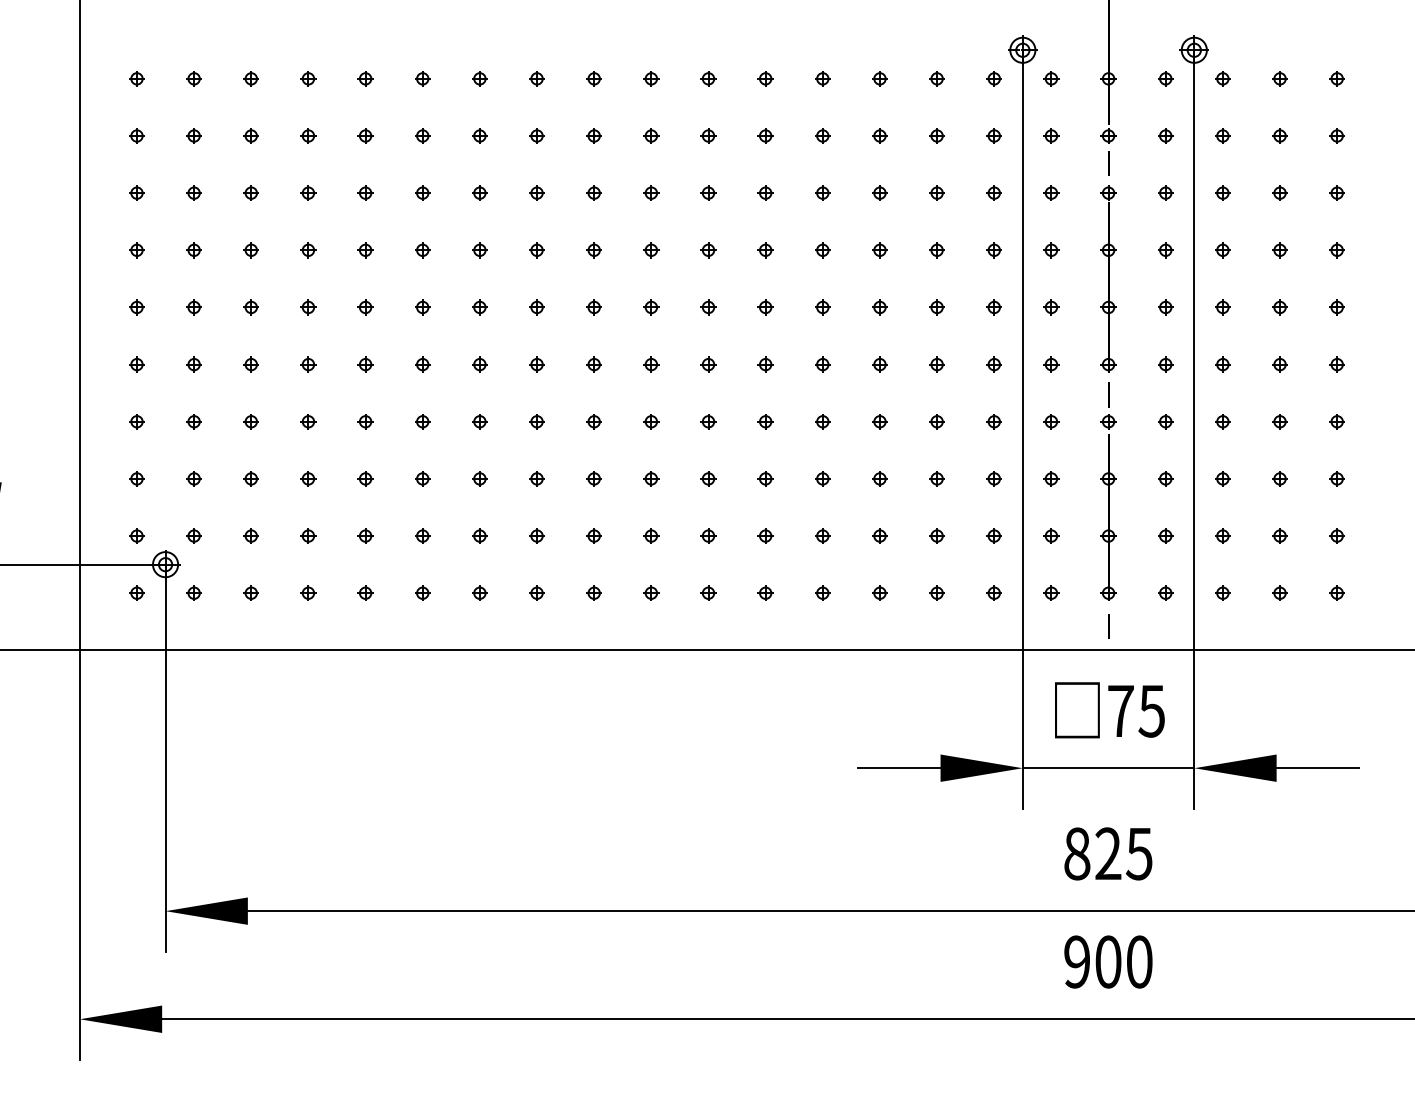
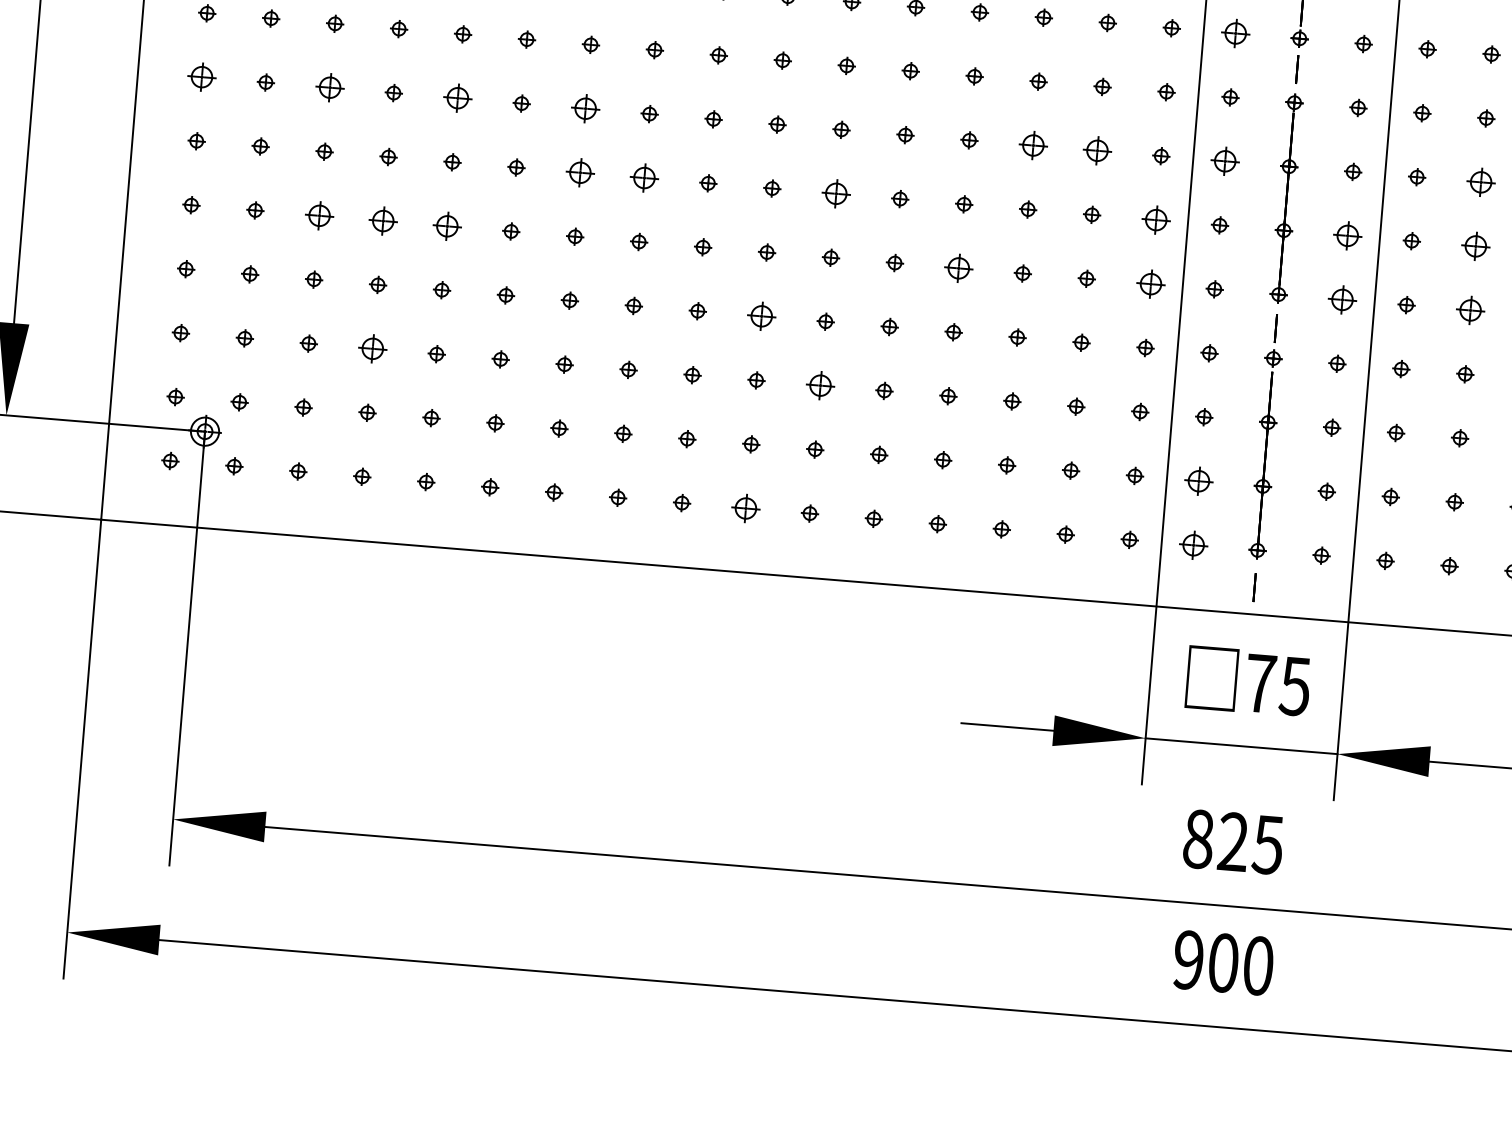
part: (1051, 135) -> (1235, 32), size x1.6
part: (136, 250) -> (201, 77), size x1.6
part: (250, 250) -> (328, 87), size x1.6
part: (365, 250) -> (457, 98), size x1.6
part: (479, 250) -> (585, 109), size x1.6
part: (879, 250) -> (1032, 145), size x1.6
part: (936, 250) -> (1096, 151), size x1.6
part: (1051, 250) -> (1225, 161), size x1.6
part: (1279, 250) -> (1480, 182), size x1.6
part: (479, 307) -> (579, 172), size x1.6
part: (536, 307) -> (643, 178), size x1.6
part: (708, 307) -> (836, 193), size x1.6
part: (993, 307) -> (1155, 220), size x1.6
part: (1165, 307) -> (1347, 235), size x1.6
part: (1279, 307) -> (1475, 246), size x1.6
part: (250, 364) -> (318, 215), size x1.6
part: (308, 364) -> (383, 220), size x1.6
part: (365, 364) -> (447, 226), size x1.6
part: (822, 364) -> (958, 268), size x1.6
part: (993, 364) -> (1149, 283), size x1.6
part: (1165, 364) -> (1342, 299), size x1.6
part: (1279, 364) -> (1469, 310), size x1.6
part: (651, 421) -> (761, 316), size x1.6
part: (308, 478) -> (372, 348), size x1.6
part: (708, 478) -> (820, 385), size x1.6
part: (1051, 535) -> (1199, 480), size x1.6
part: (651, 592) -> (746, 507), size x1.6
part: (1051, 592) -> (1193, 544), size x1.6

